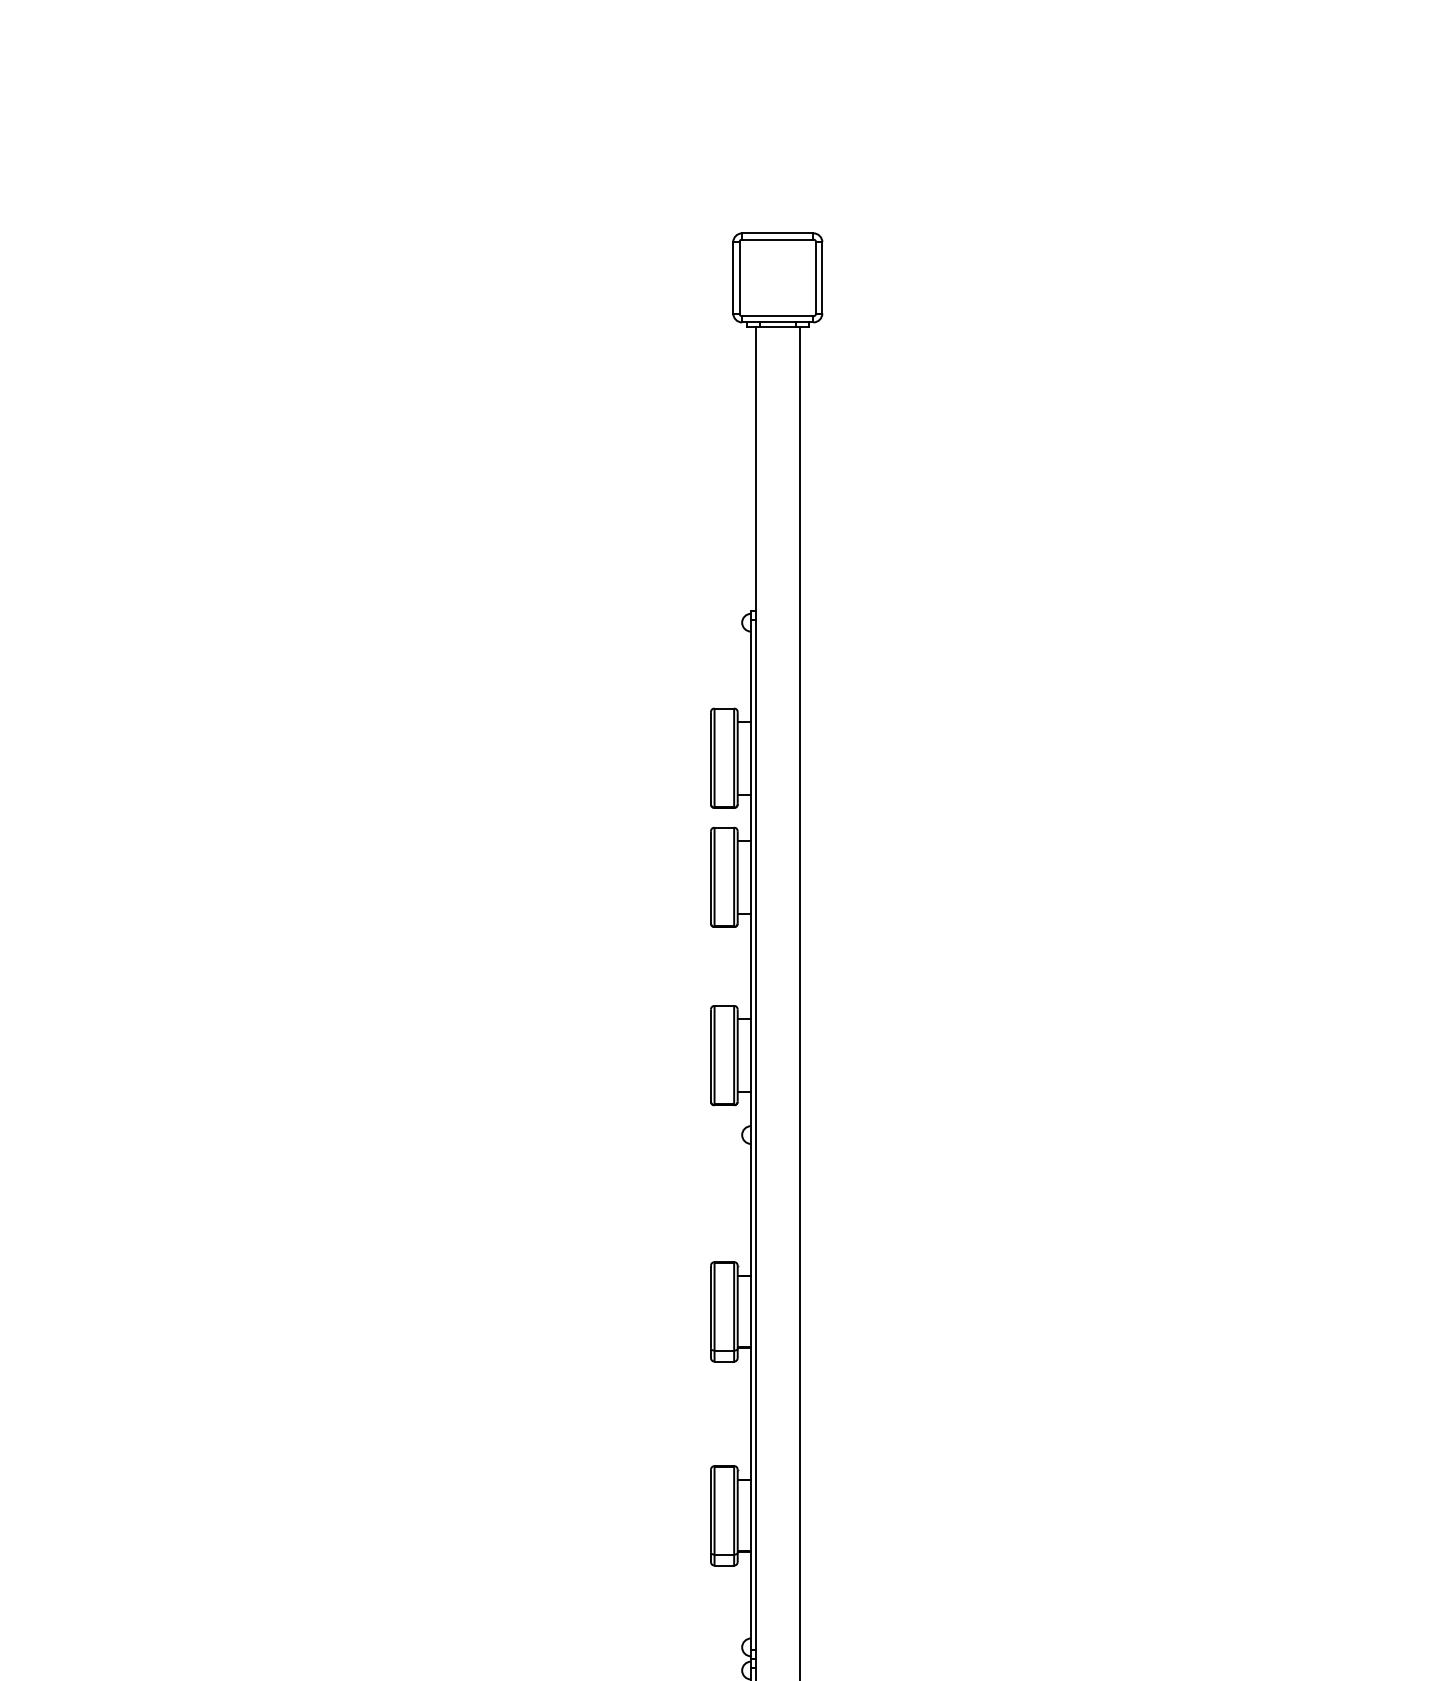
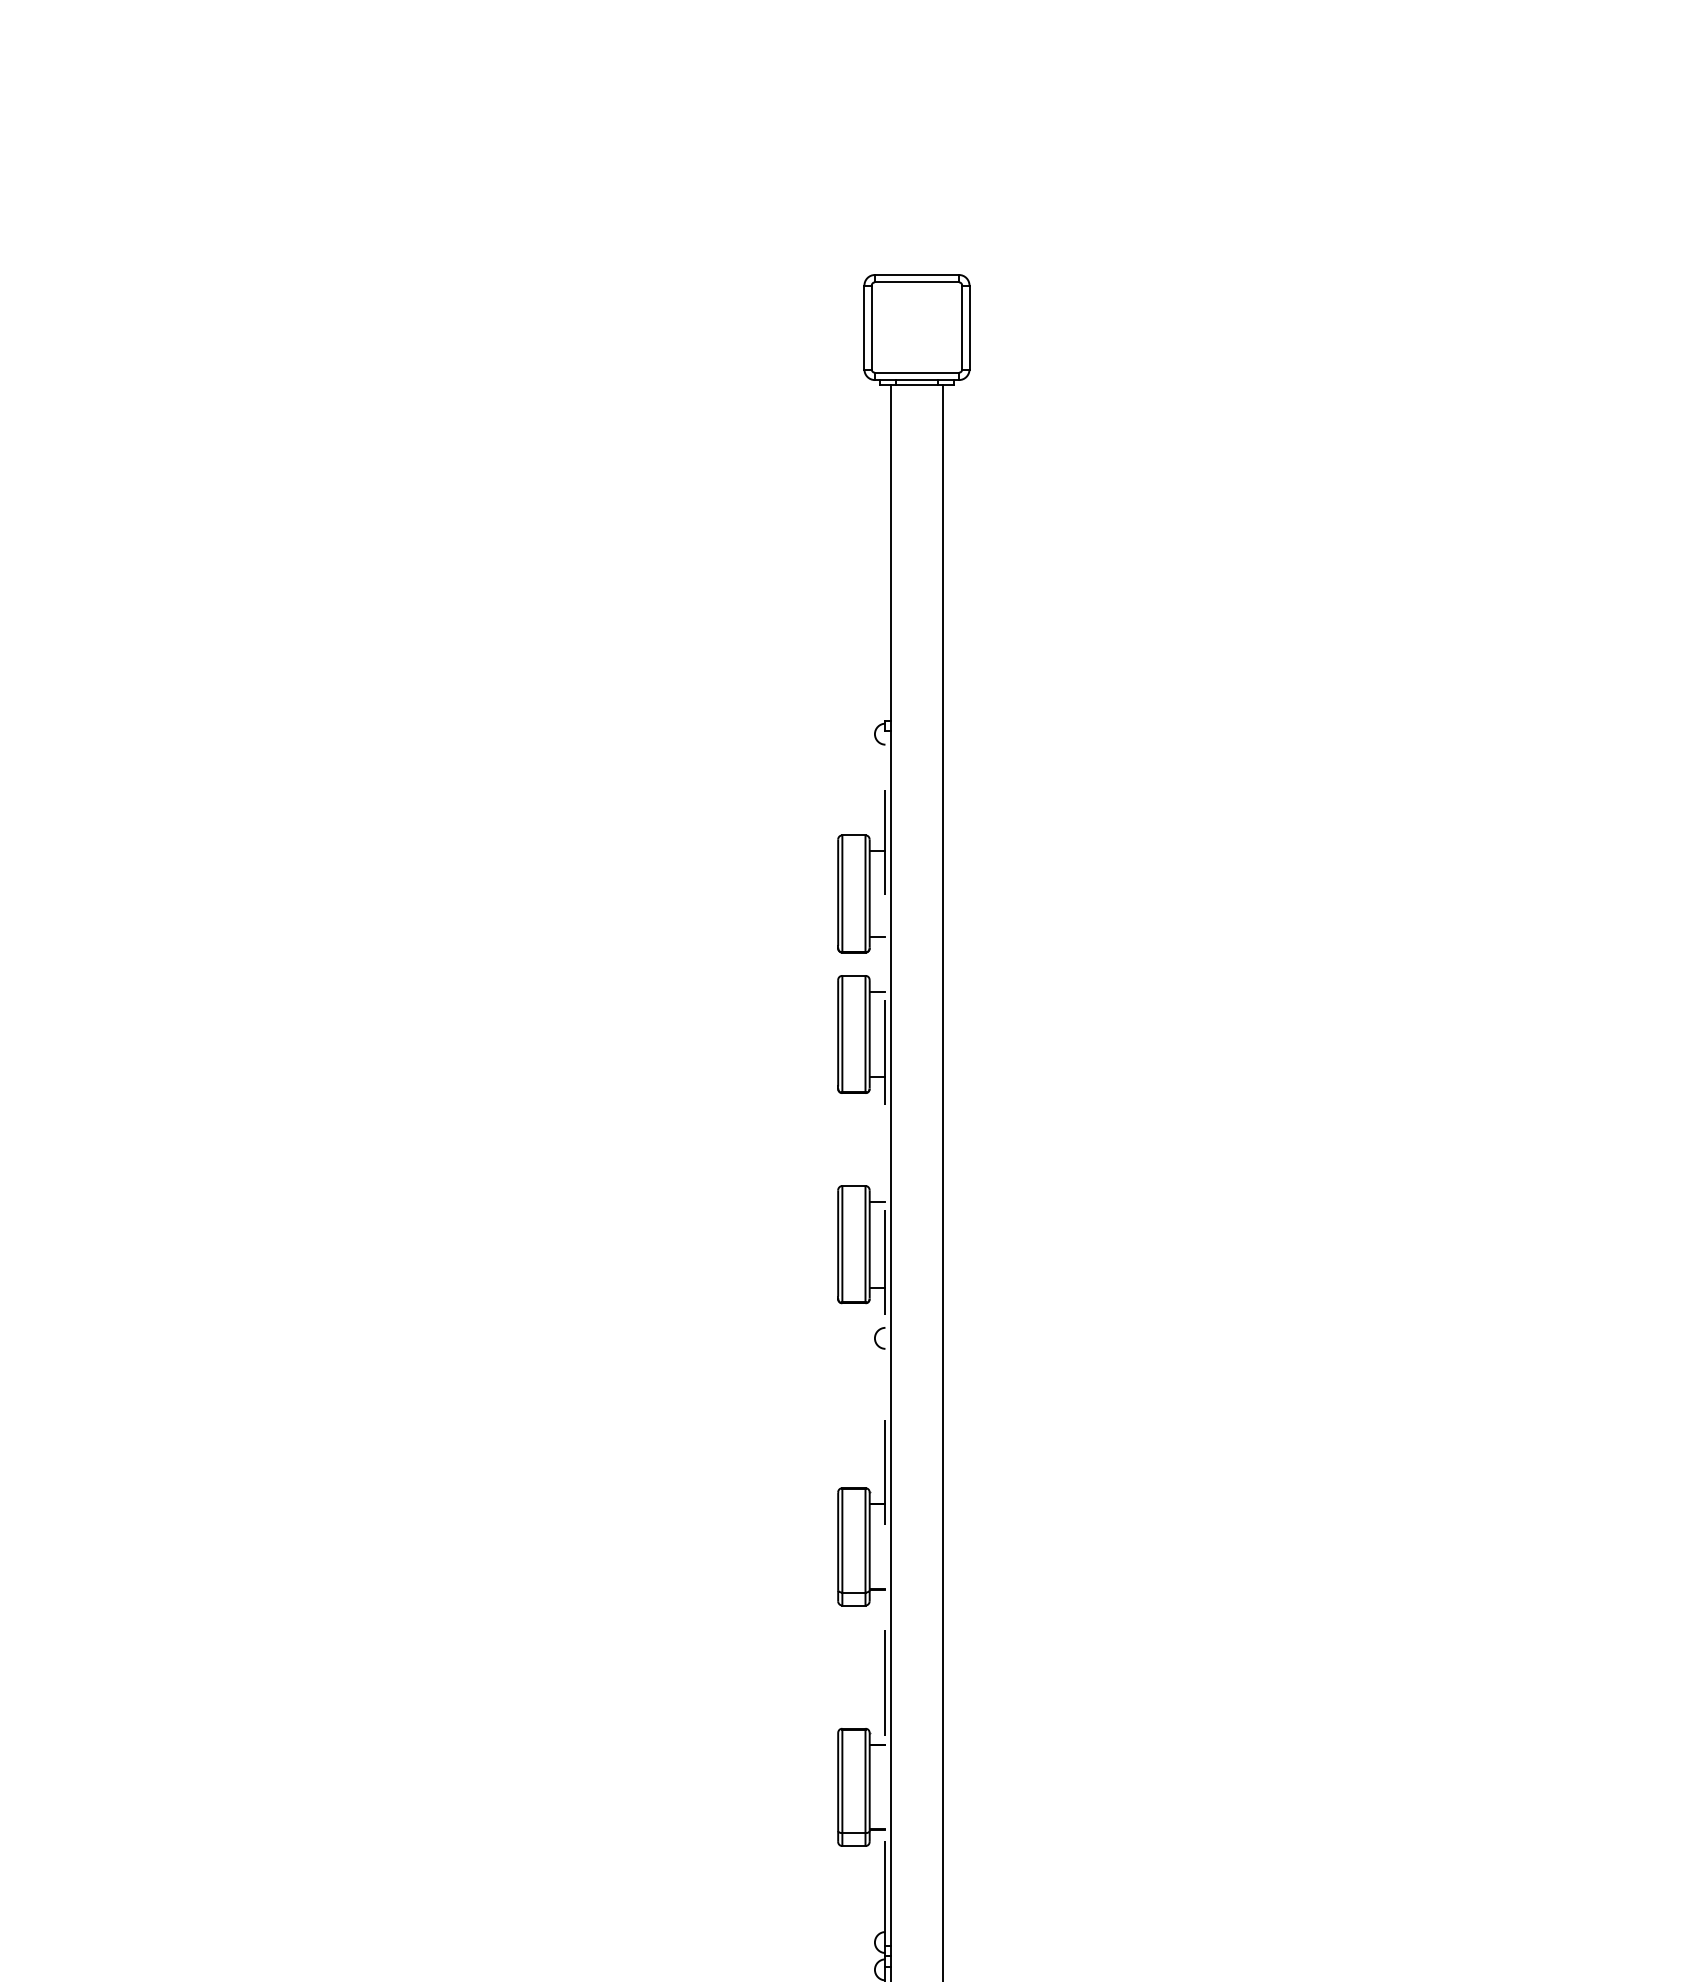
line: (751, 1134) -> (885, 1337), solid -> dashed

